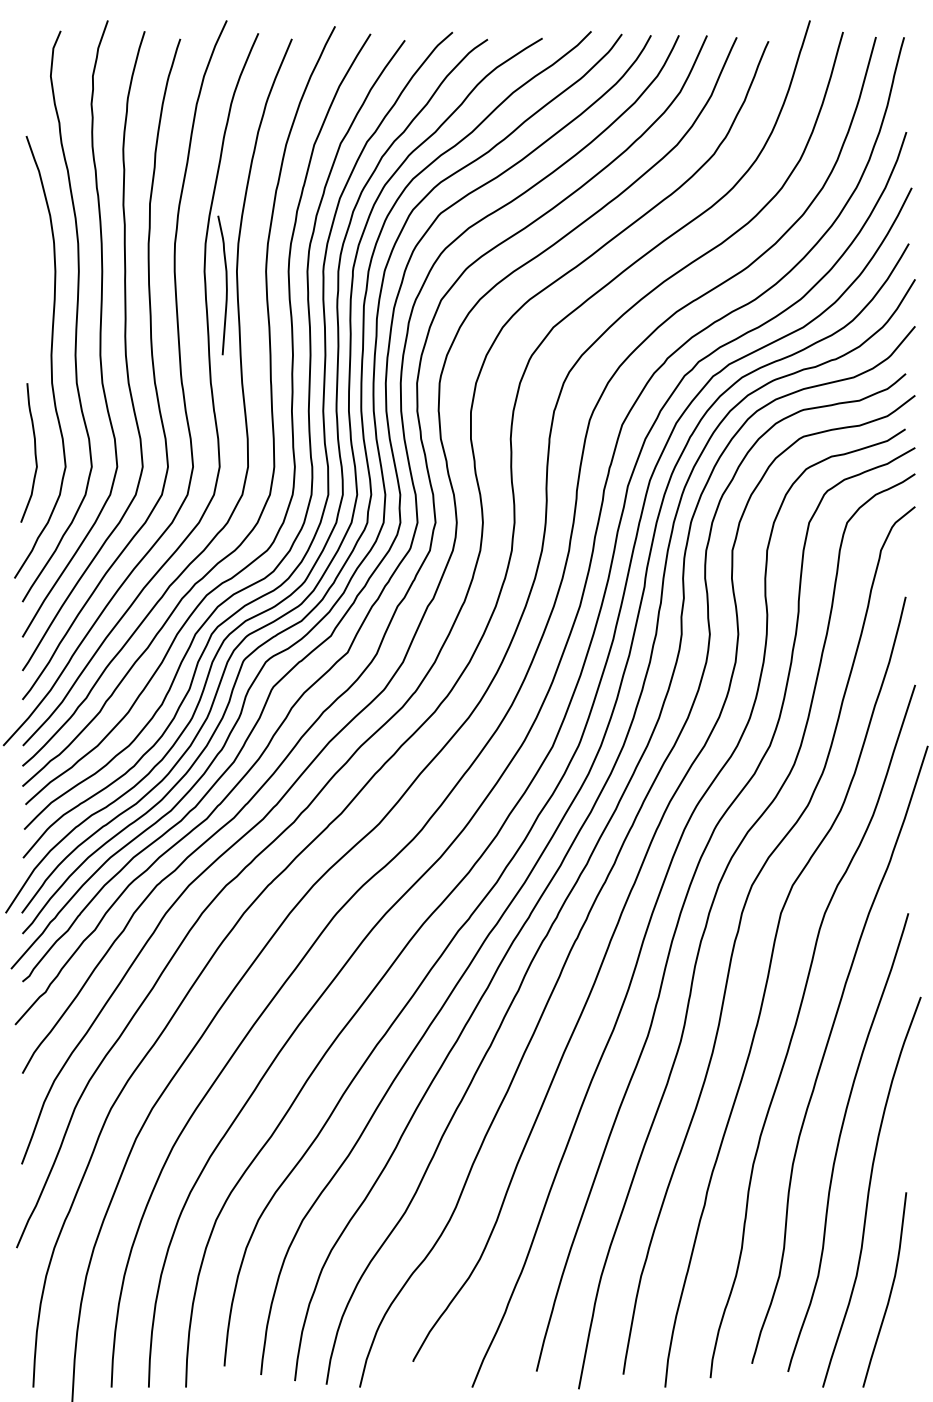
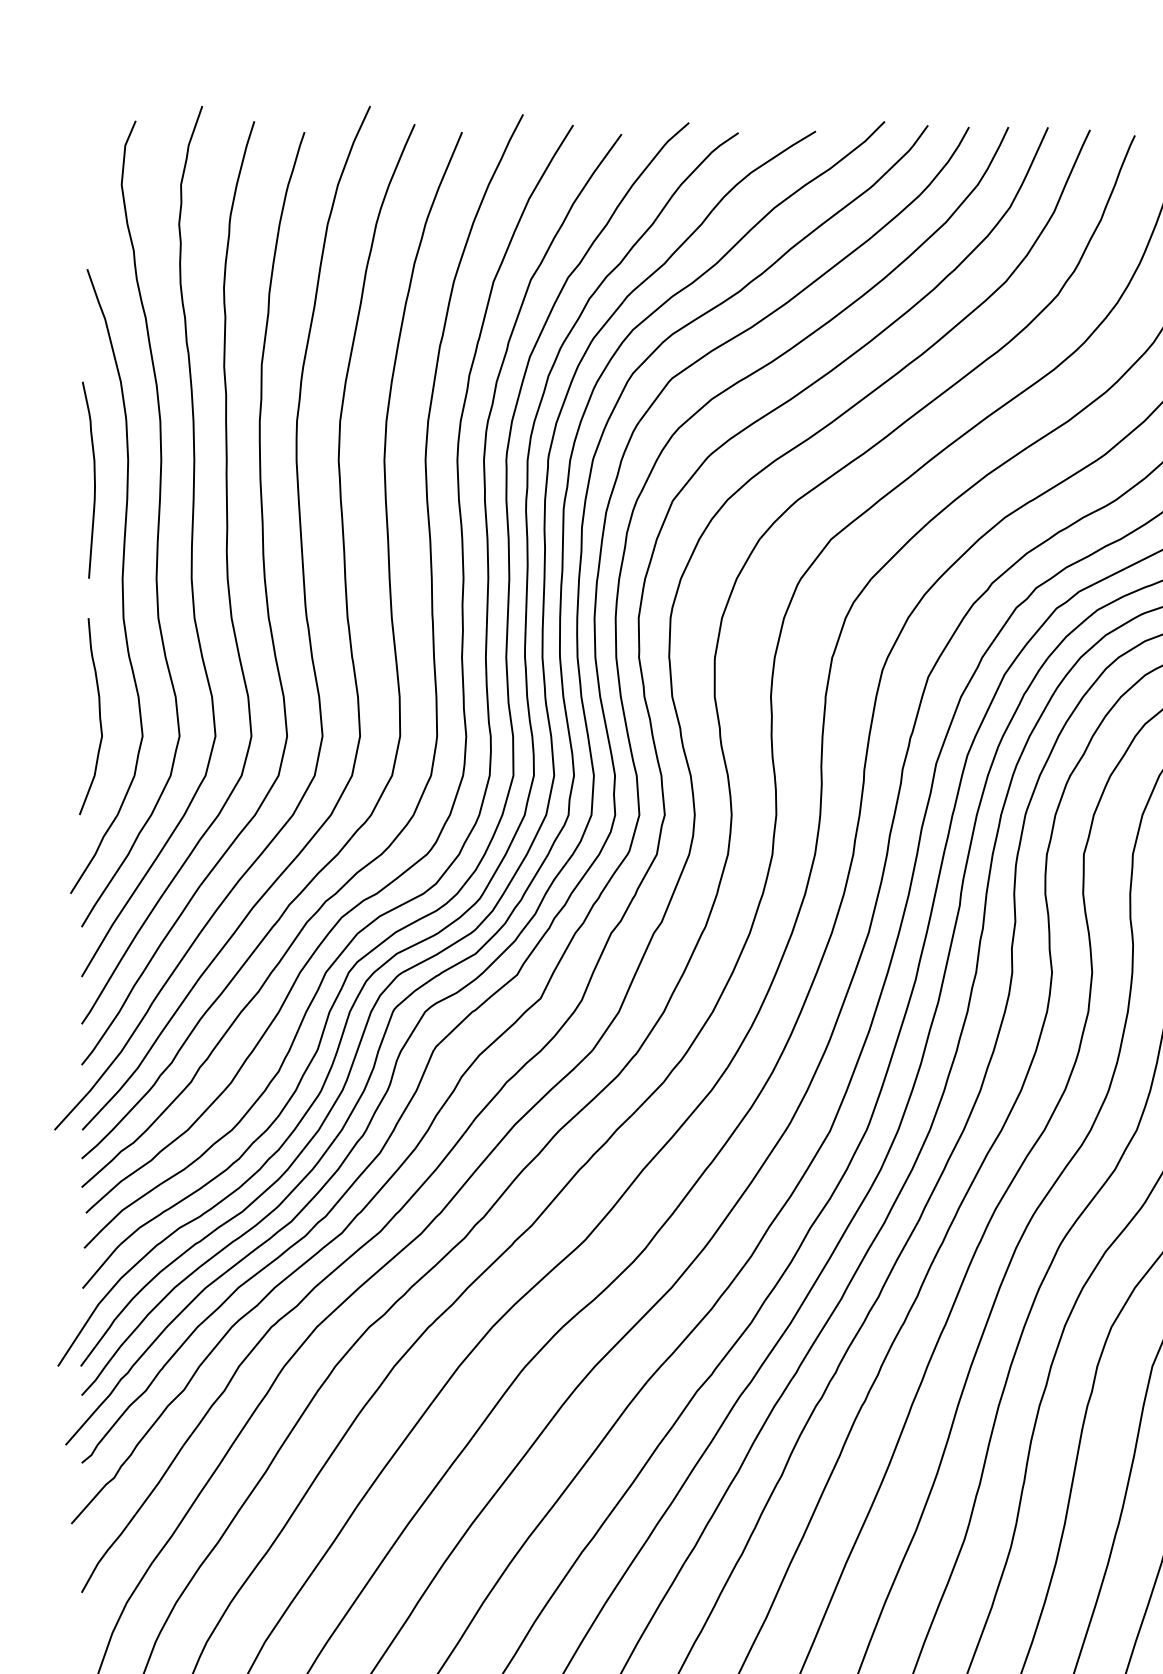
curve: (225, 285) -> (93, 480), moved

